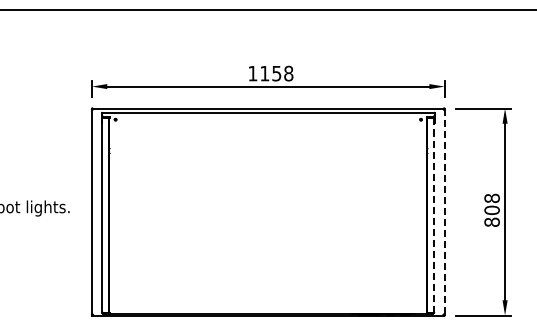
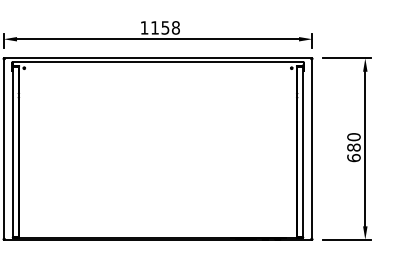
text: (491, 209) -> (353, 146), 808 -> 680
line: (444, 212) -> (312, 149), dashed -> solid
line: (434, 214) -> (303, 151), dashed -> solid

